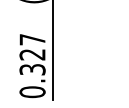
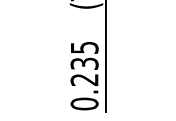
text: (32, 54) -> (84, 63), 0.327 -> 0.235

